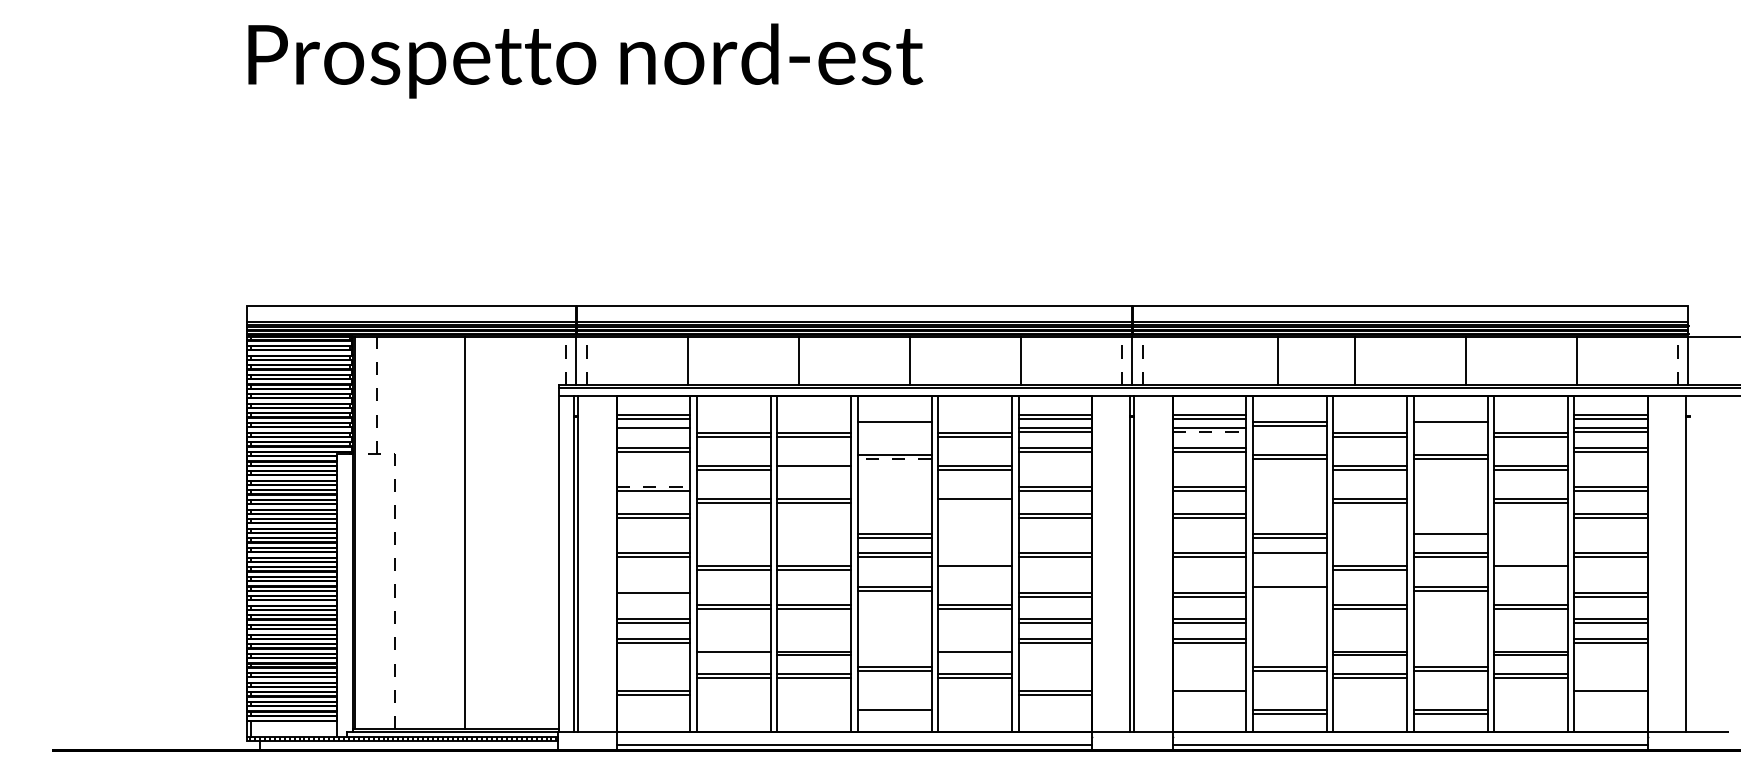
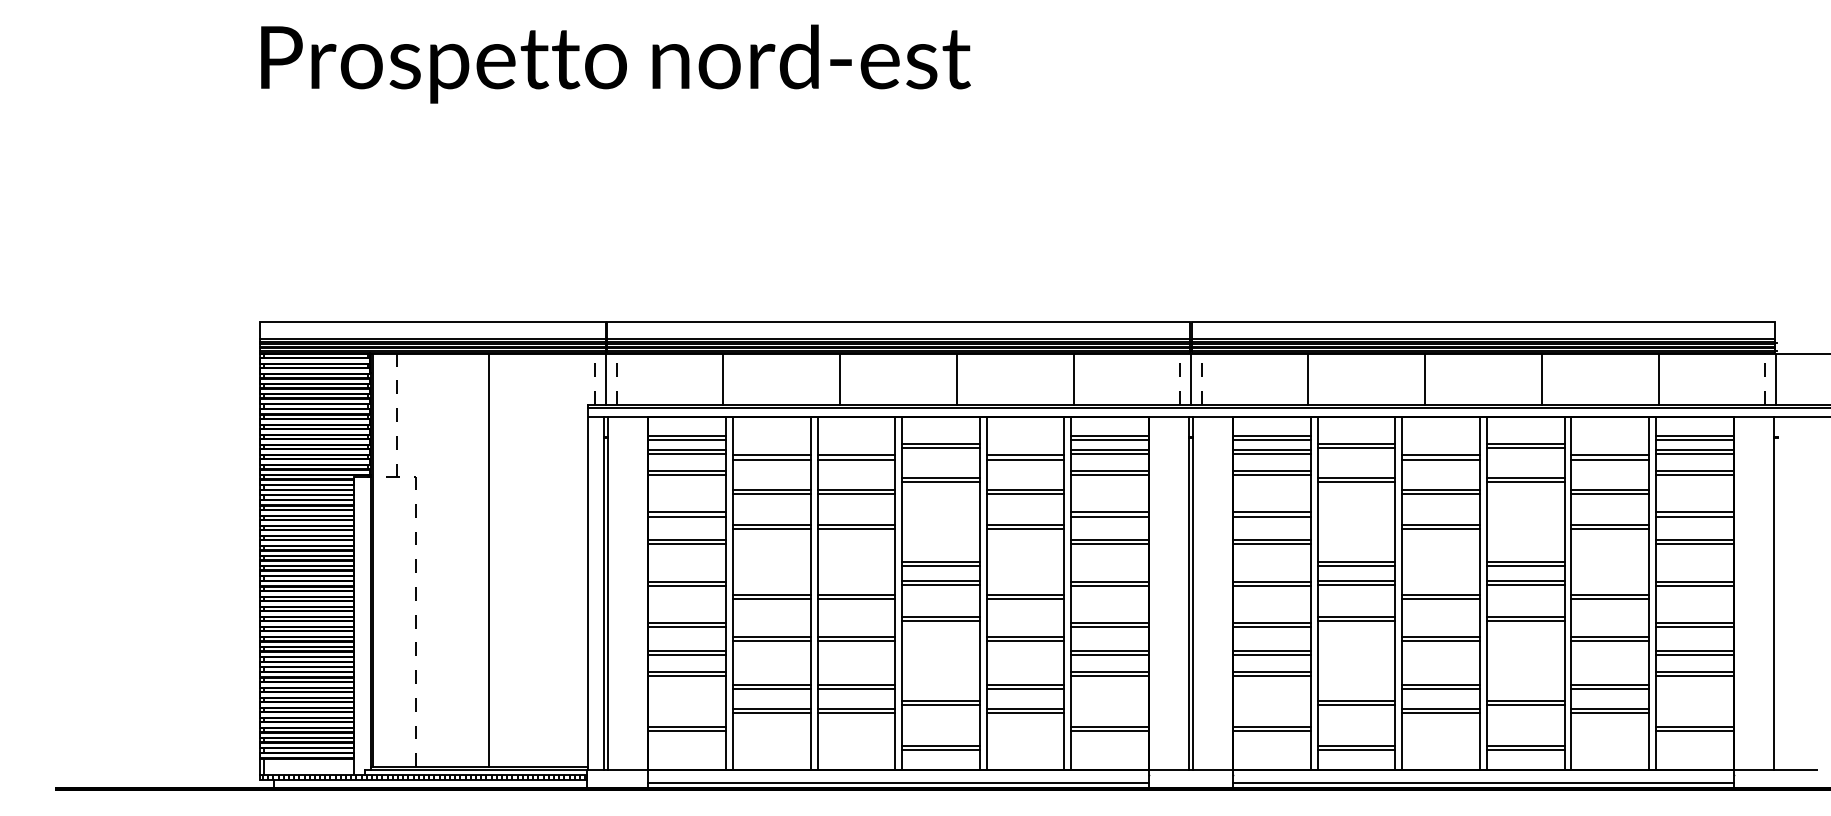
line: (1278, 359) -> (1308, 378), moved
line: (894, 425) -> (940, 447), added
line: (1450, 425) -> (1525, 447), added
line: (653, 432) -> (687, 454), added
line: (1209, 432) -> (1272, 454), dashed -> solid
line: (894, 458) -> (940, 482), dashed -> solid
line: (814, 470) -> (856, 494), added
line: (653, 487) -> (687, 512), dashed -> solid
line: (975, 503) -> (1025, 529), added
line: (1450, 537) -> (1525, 565), added
line: (1289, 556) -> (1356, 585), added
line: (975, 570) -> (1025, 599), added
line: (1531, 570) -> (1610, 599), added
line: (1289, 590) -> (1356, 621), added
line: (653, 596) -> (687, 627), added
line: (733, 655) -> (771, 689), added
line: (975, 655) -> (1025, 689), added
line: (1208, 695) -> (1271, 731), added
line: (1611, 695) -> (1694, 731), added
line: (894, 713) -> (940, 750), added

